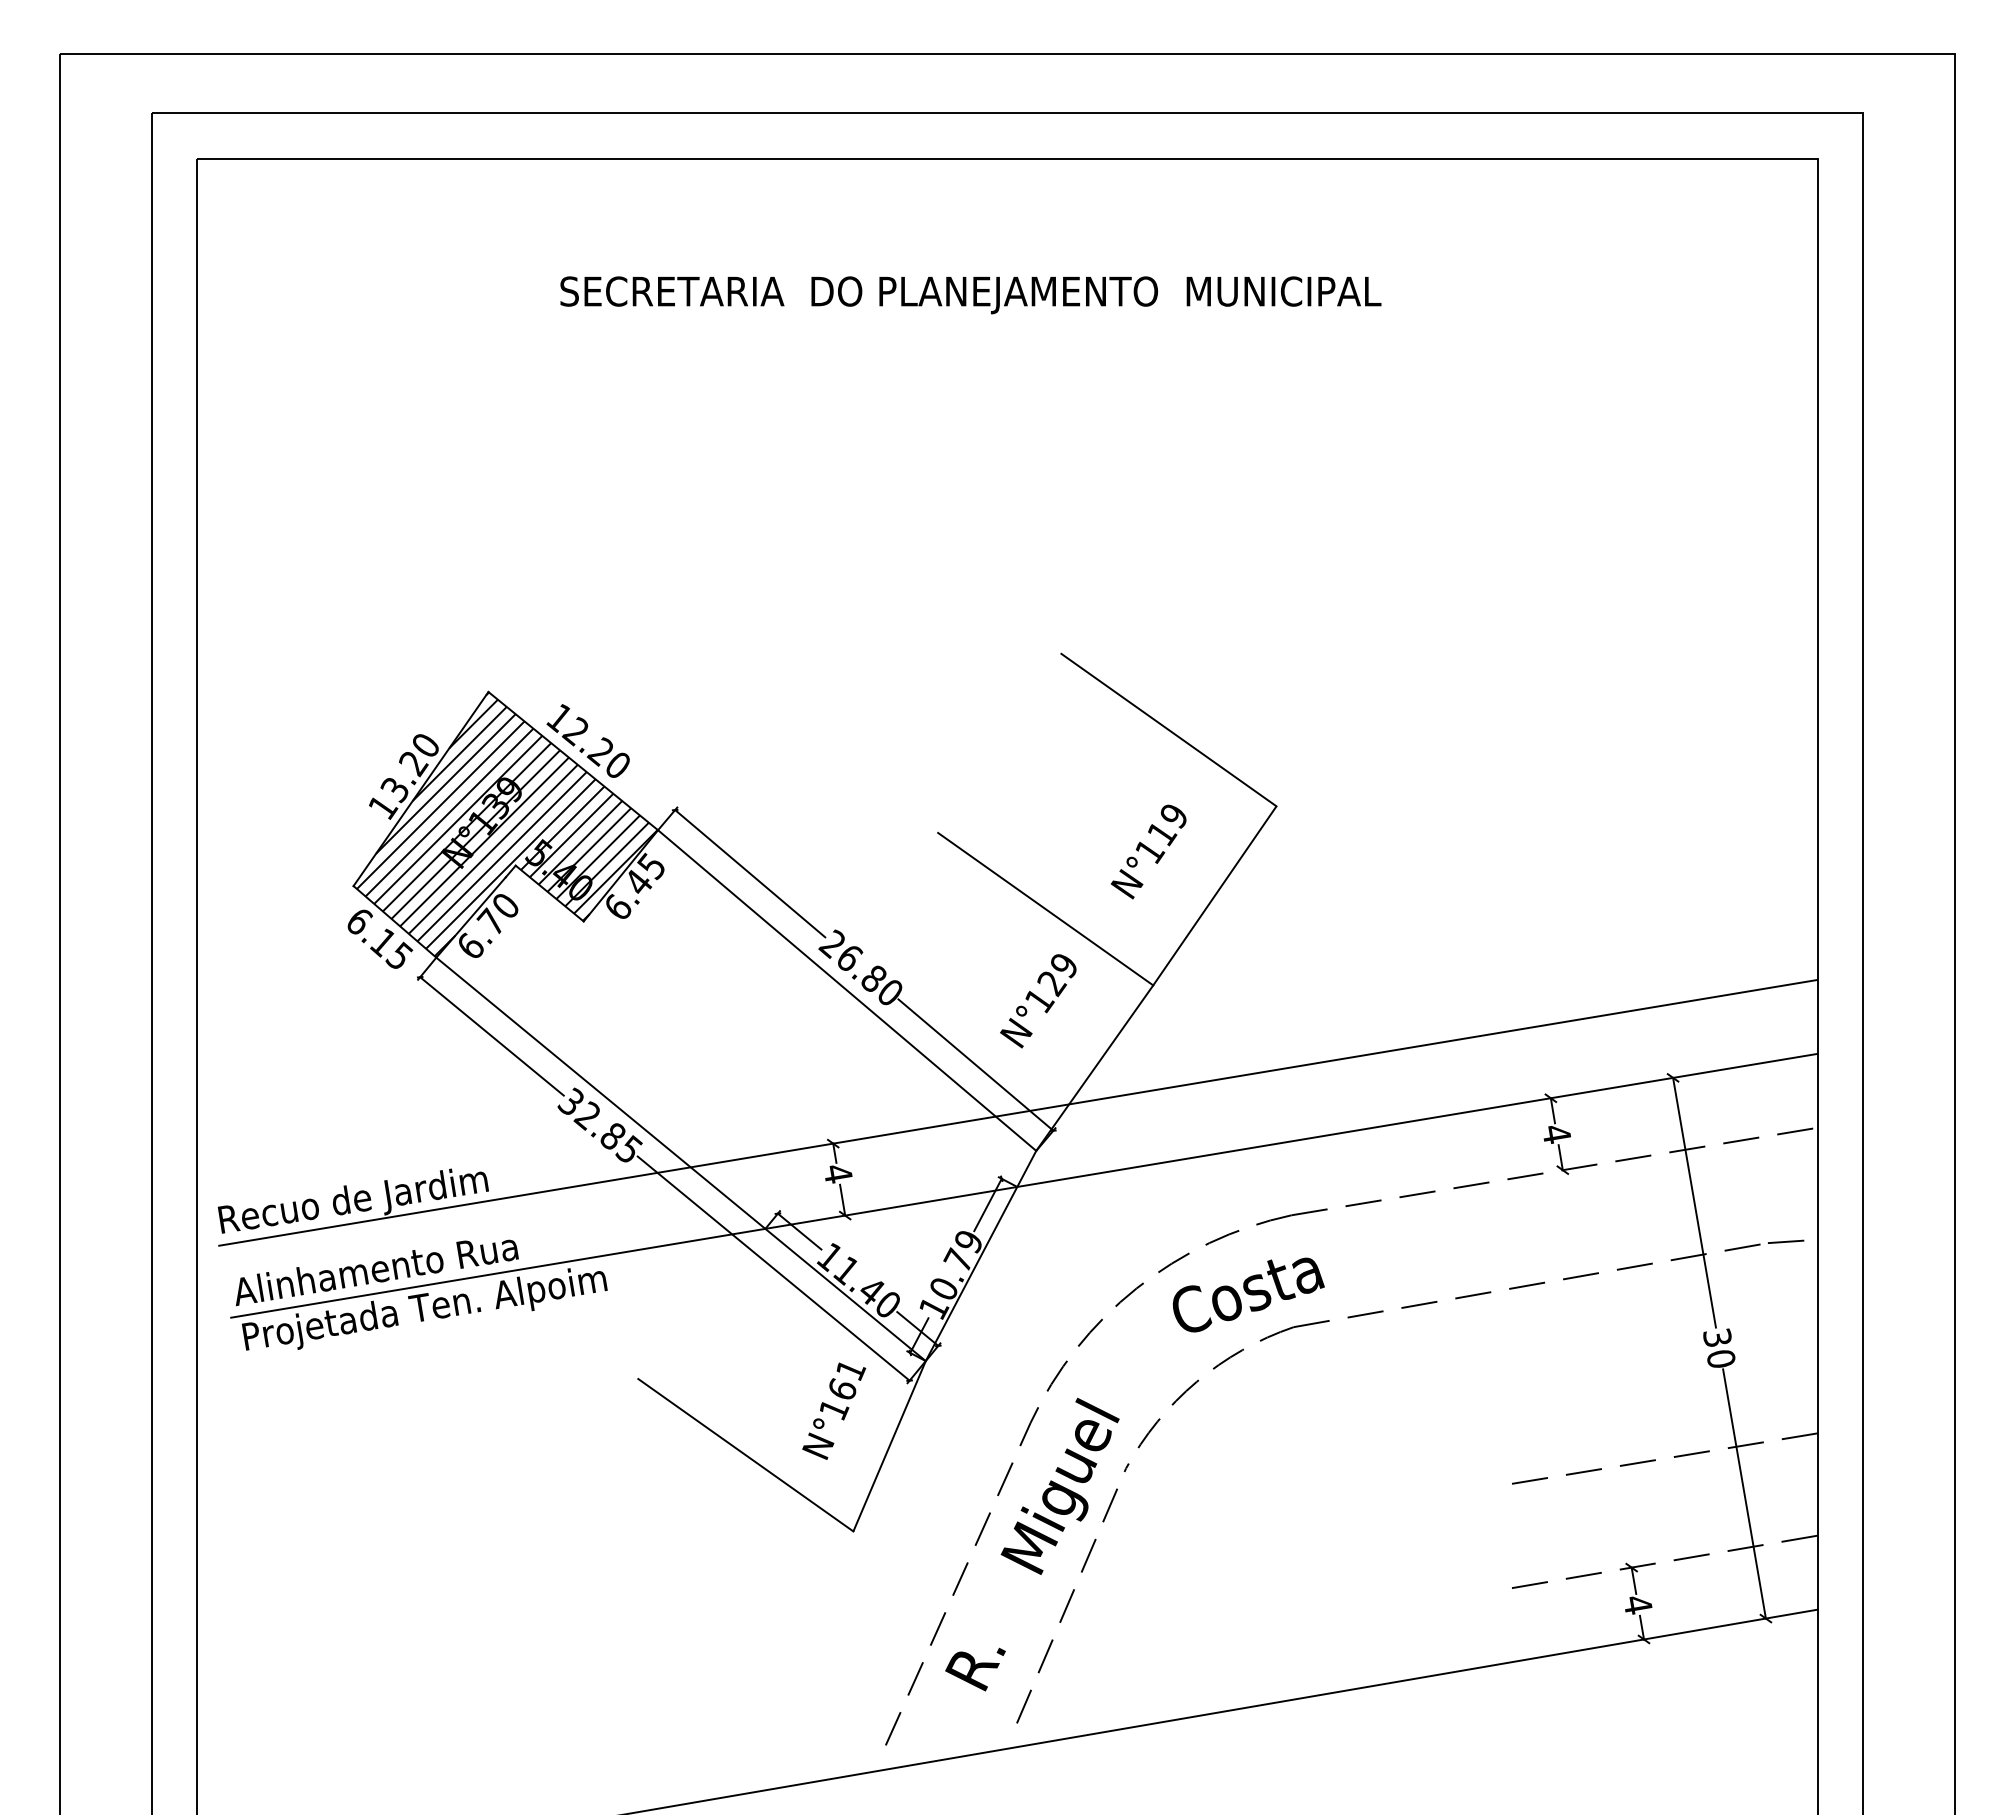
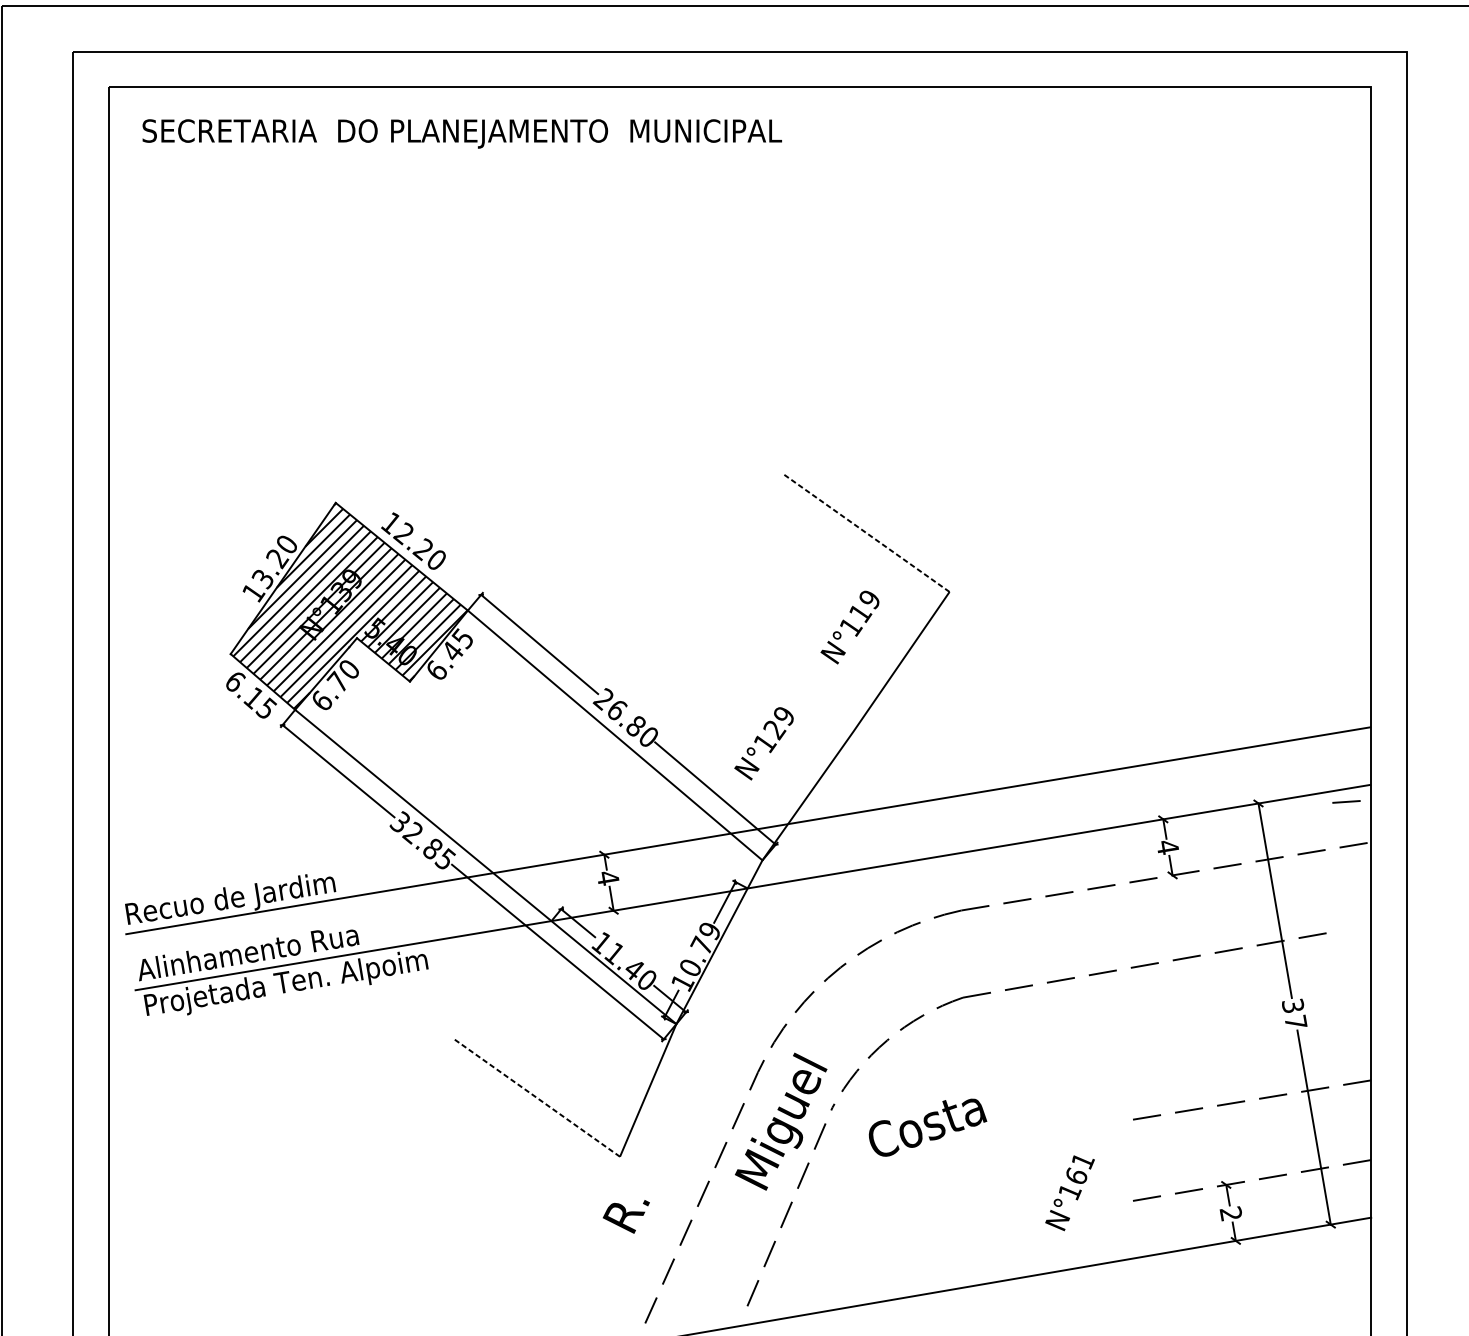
text: (970, 295) -> (461, 134), moved
line: (1168, 730) -> (865, 532), solid -> dashed
line: (1045, 908) -> (769, 671), removed
line: (1786, 1241) -> (1346, 801), moved
text: (1248, 1294) -> (927, 1127), moved
text: (1721, 1358) -> (1296, 1022), 30 -> 37
text: (834, 1410) -> (1070, 1192), moved
line: (745, 1455) -> (535, 1097), solid -> dashed
text: (1637, 1604) -> (1230, 1213), 4 -> 2
text: (975, 1669) -> (626, 1216), moved

